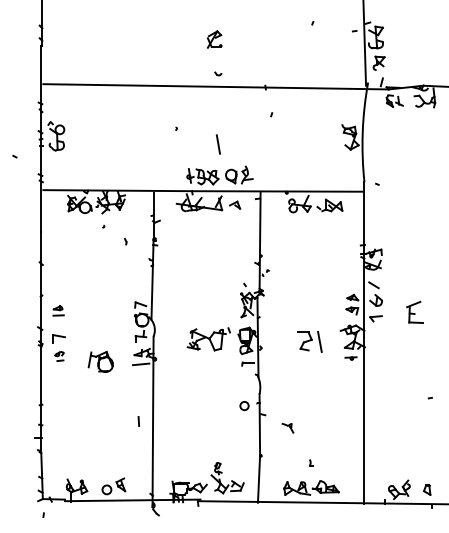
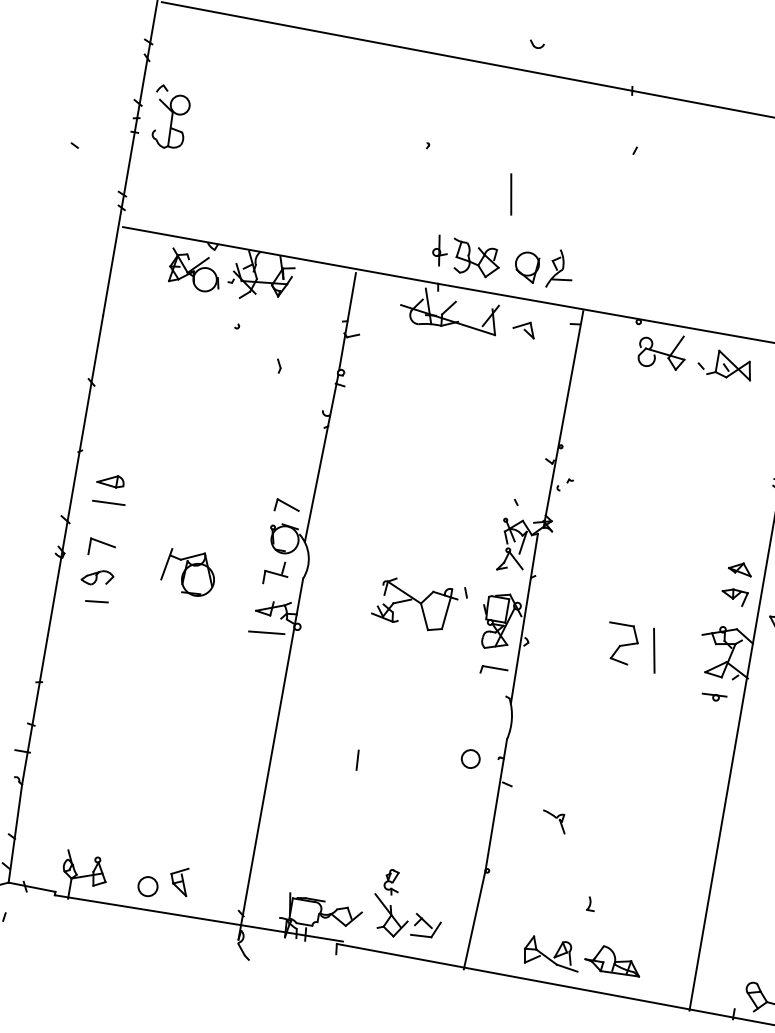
part: (58, 310) -> (110, 488), size x1.43
part: (59, 356) -> (96, 586), size x1.67
part: (100, 361) -> (188, 571), moved
line: (138, 421) -> (356, 760), moved

